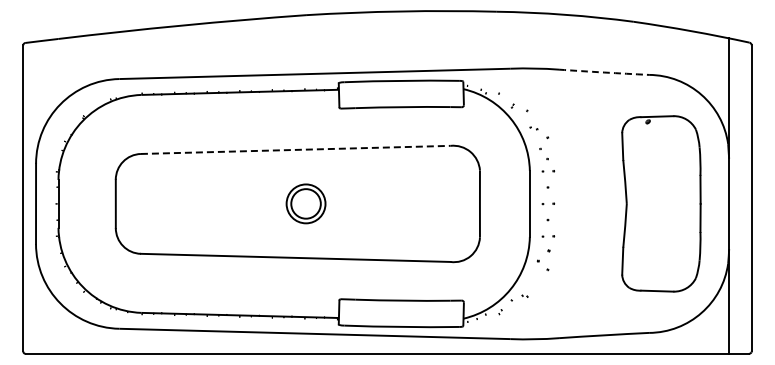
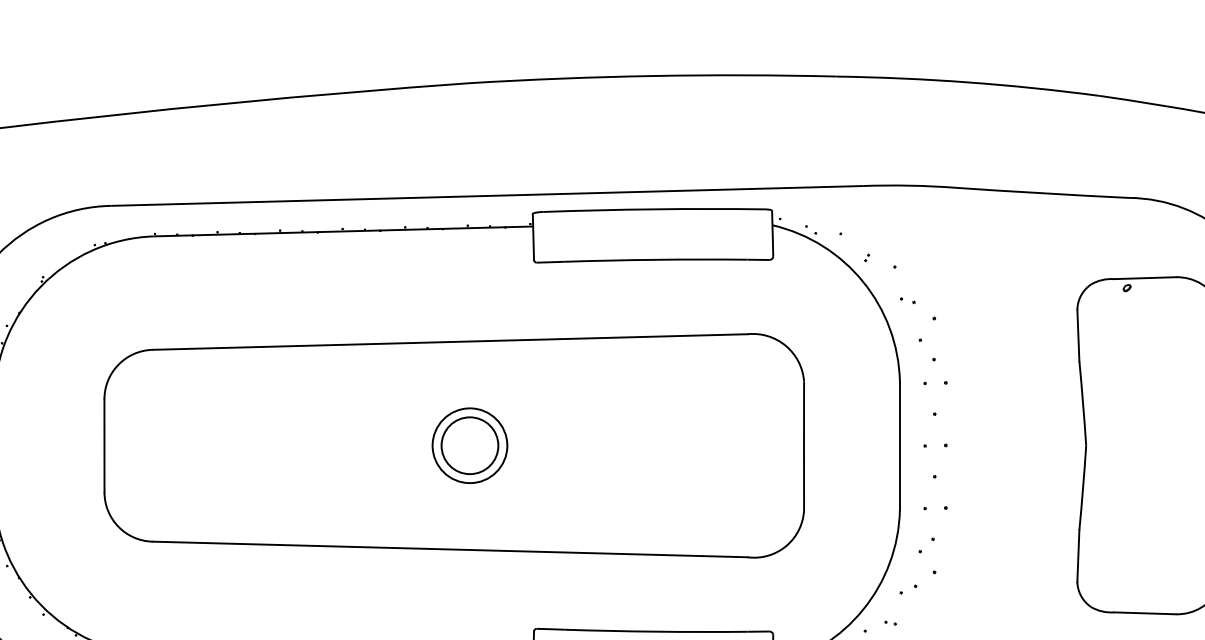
arc: (604, 72) -> (1043, 193), dashed -> solid
line: (295, 149) -> (449, 341), dashed -> solid
part: (543, 255) -> (926, 544), size x0.62
part: (534, 278) -> (908, 589), added

